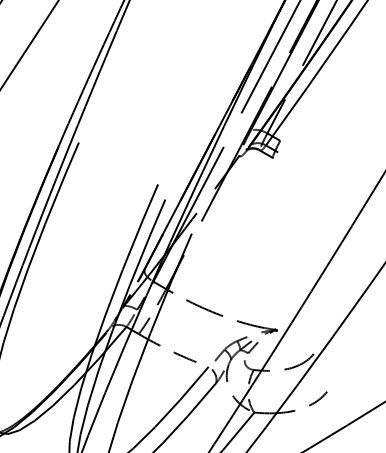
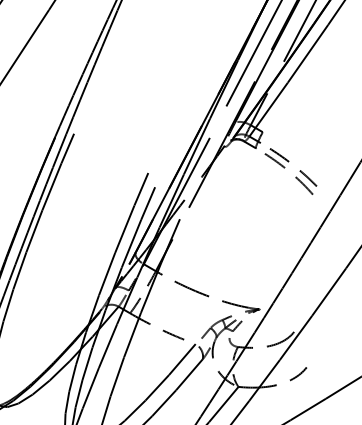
part: (304, 178) -> (285, 167), added

